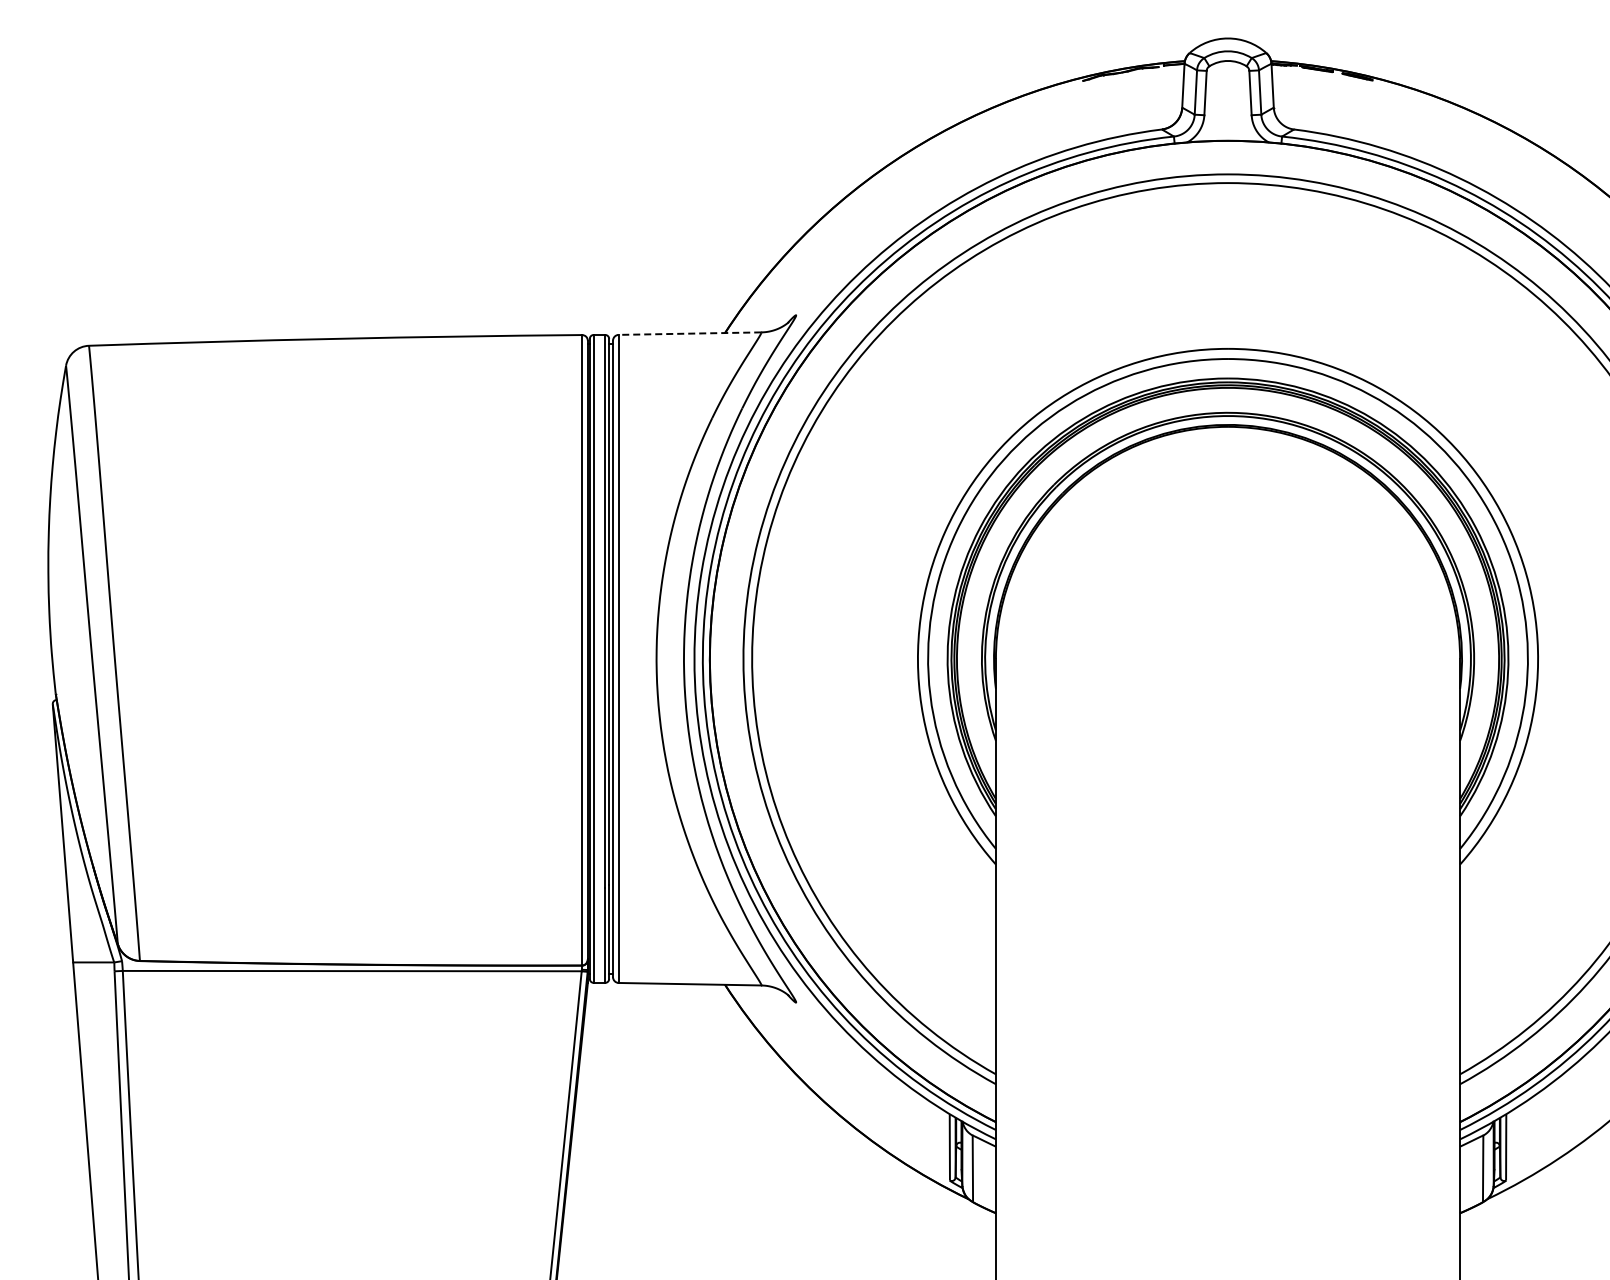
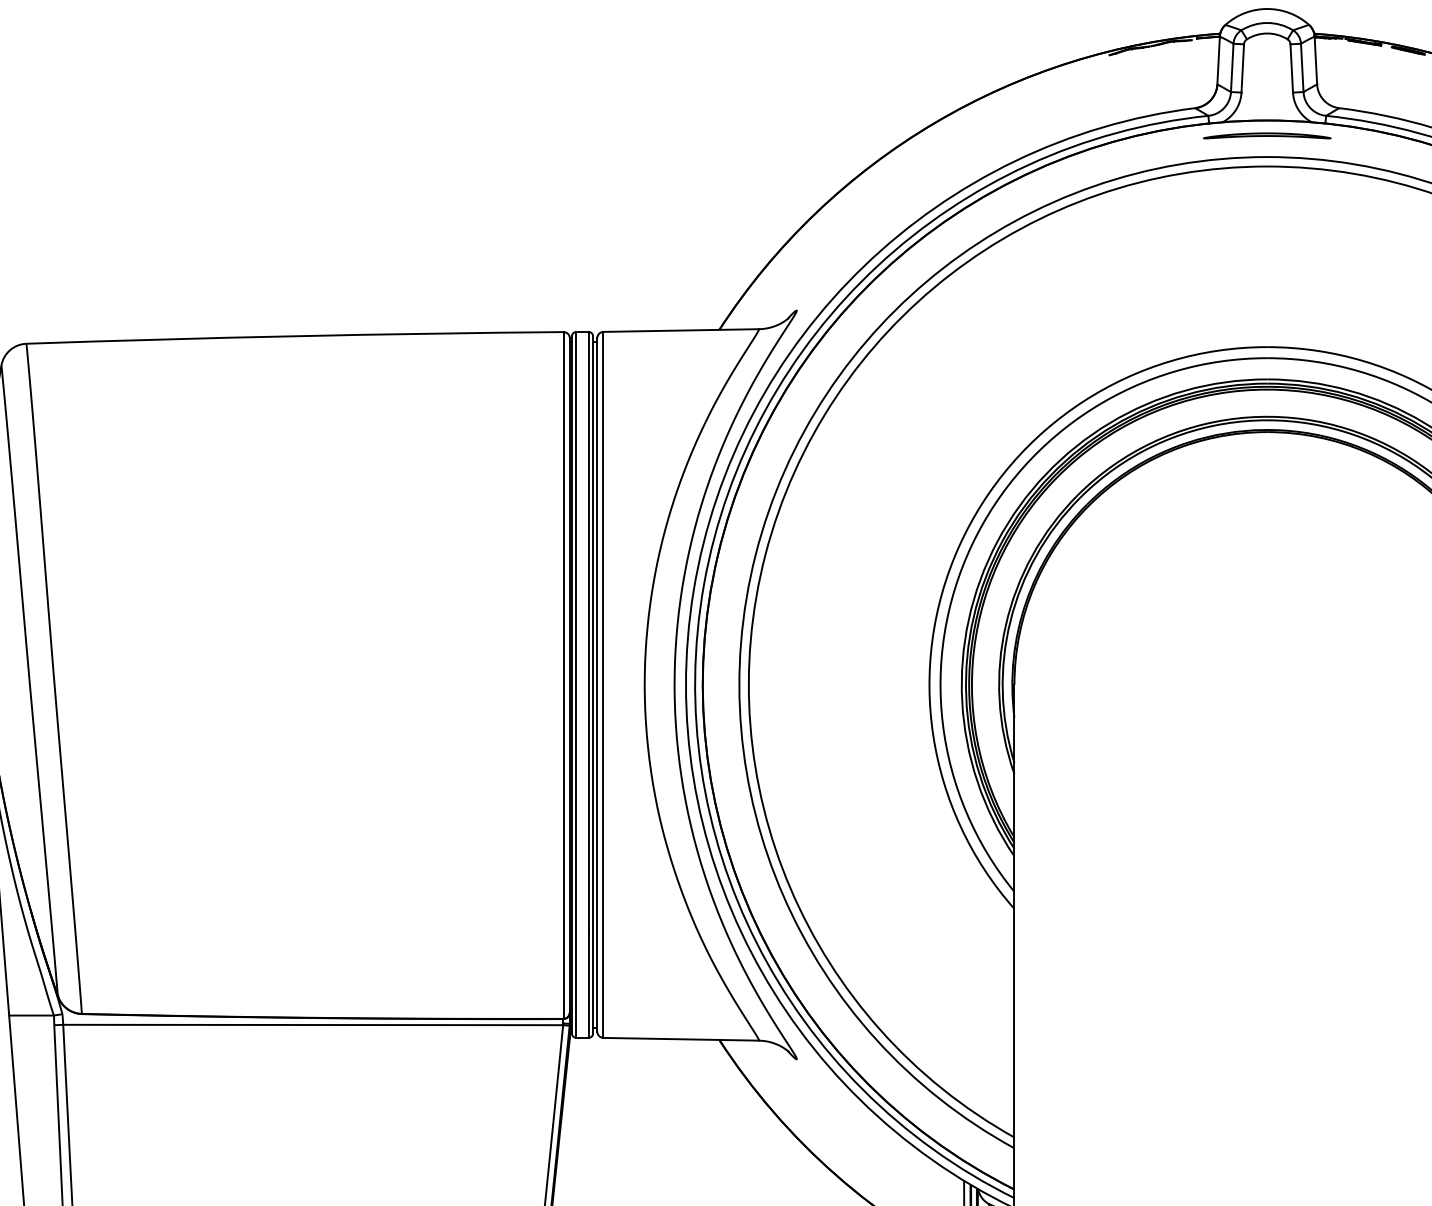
part: (1227, 154) -> (1266, 135), added
line: (689, 333) -> (680, 330), dashed -> solid

